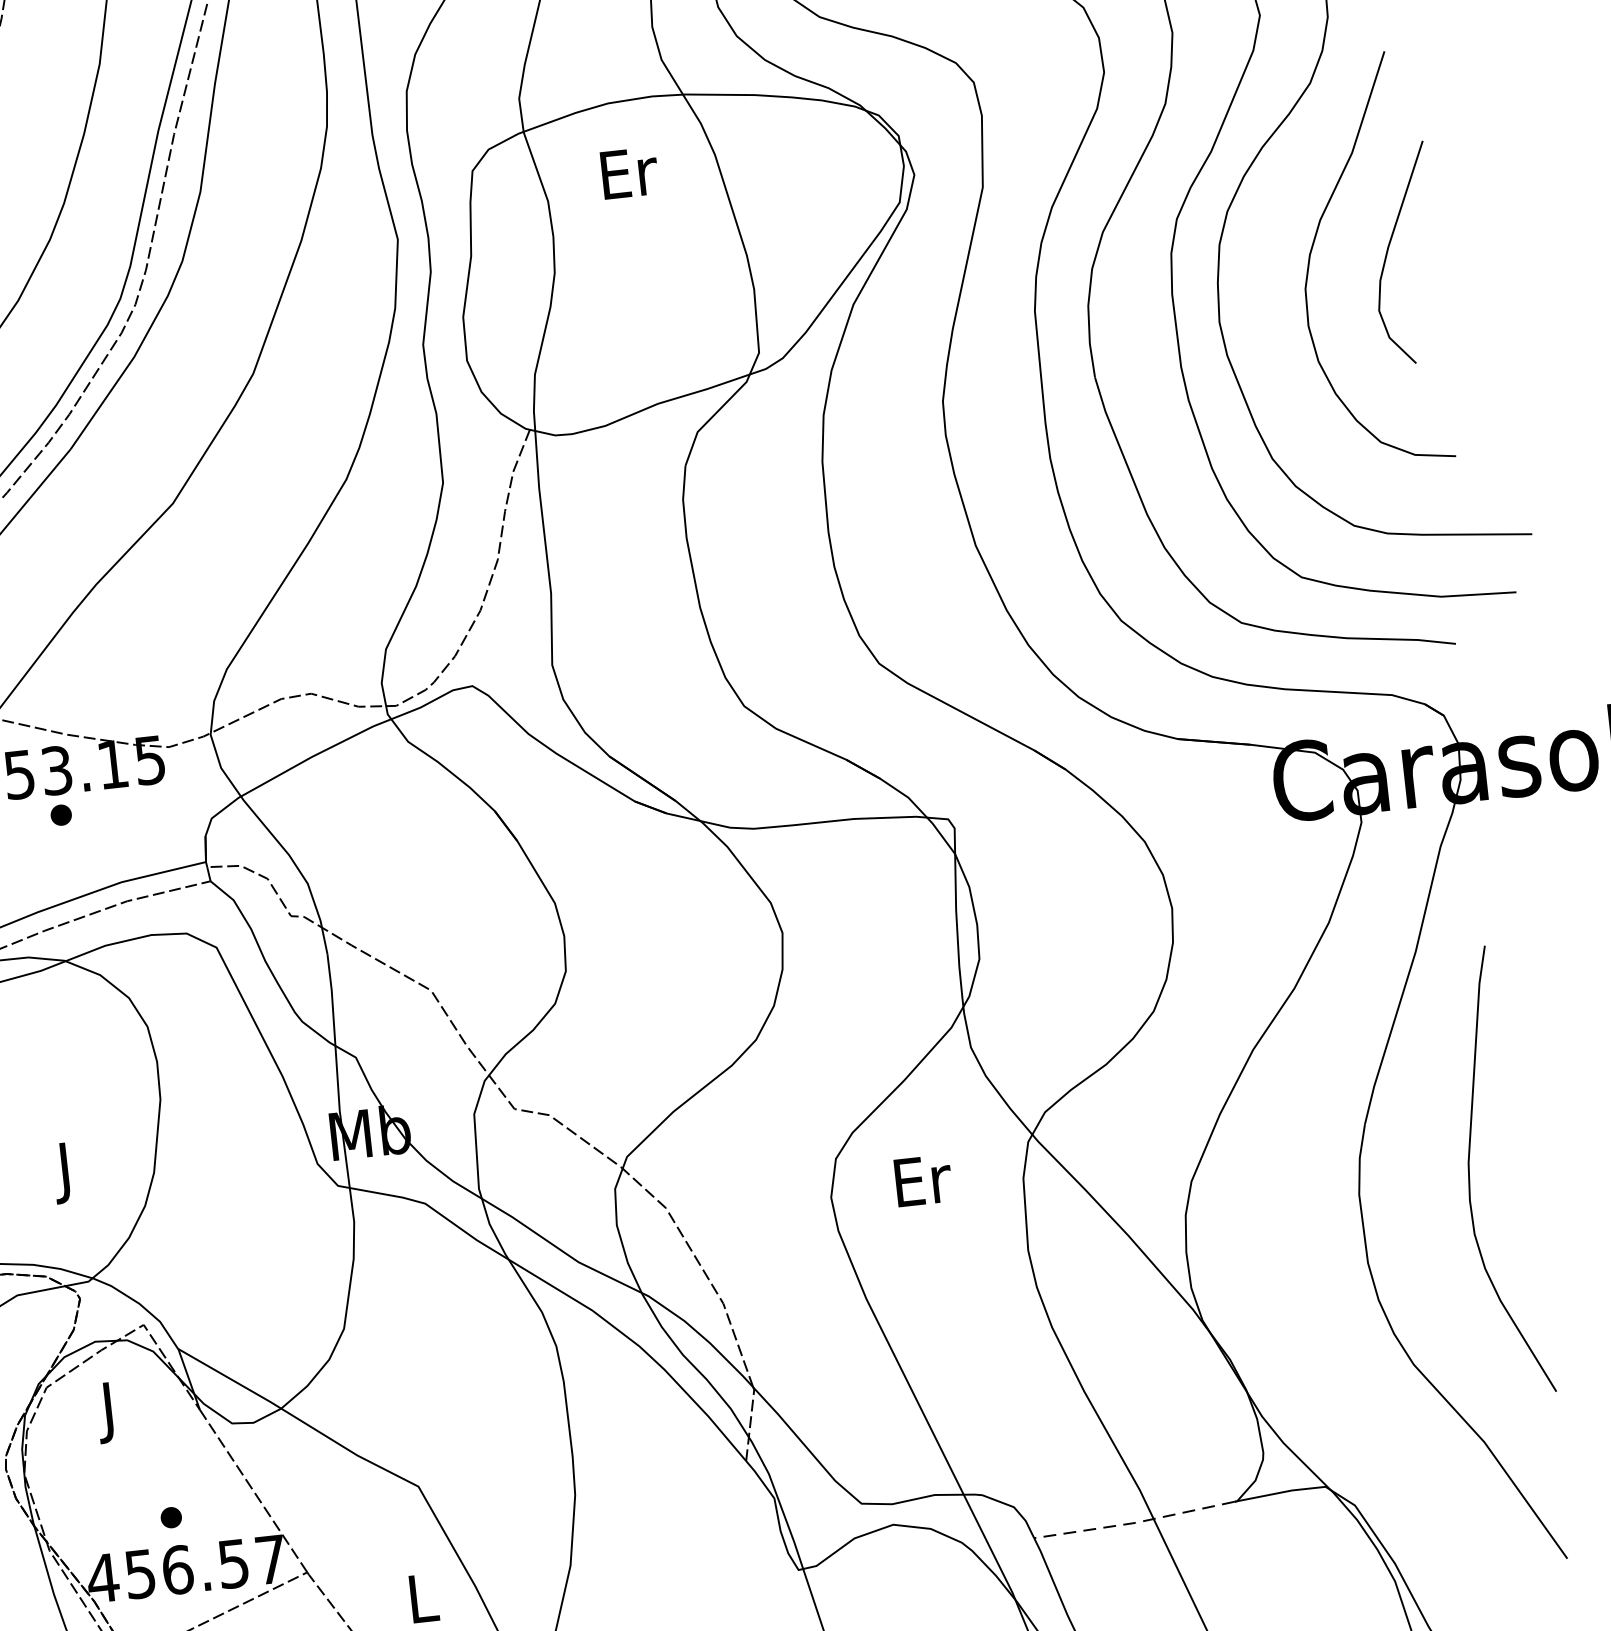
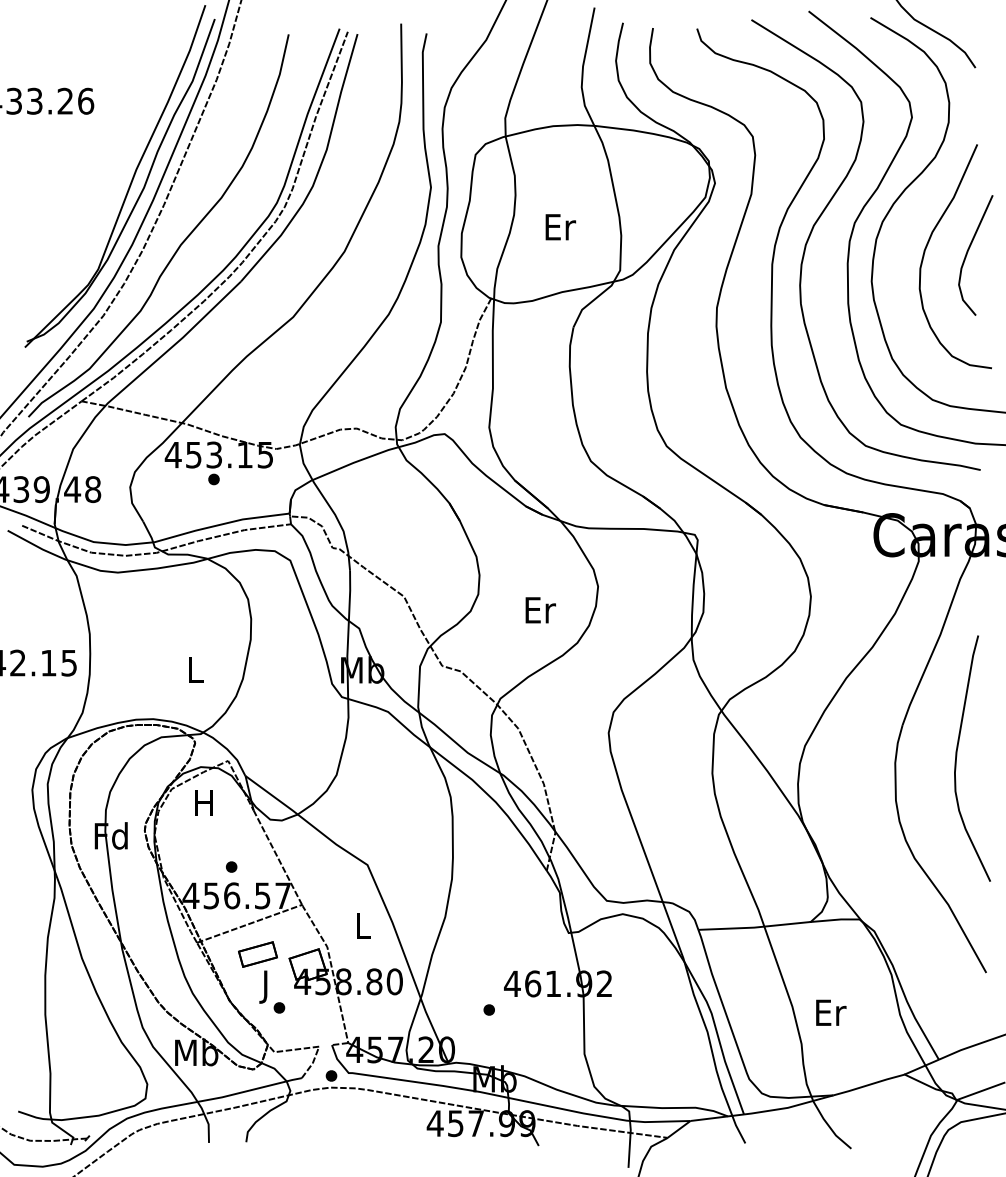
text: (629, 173) -> (560, 227), moved
text: (66, 1172) -> (195, 673), J -> L
text: (923, 1181) -> (540, 610), moved
text: (107, 1412) -> (203, 806), J -> H
line: (1135, 1522) -> (754, 927), dashed -> solid

